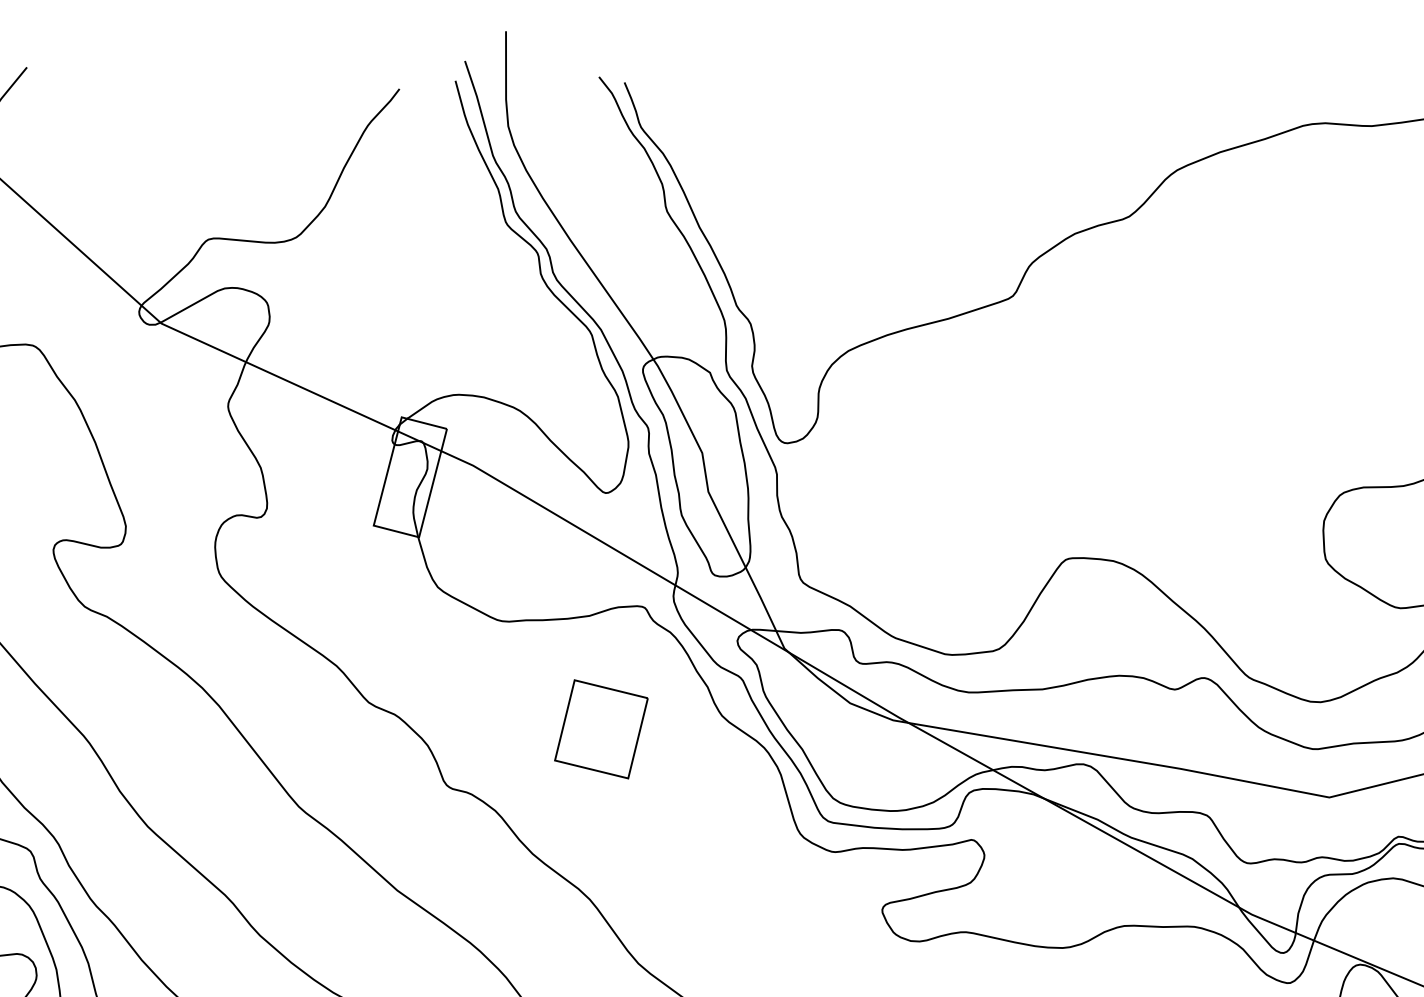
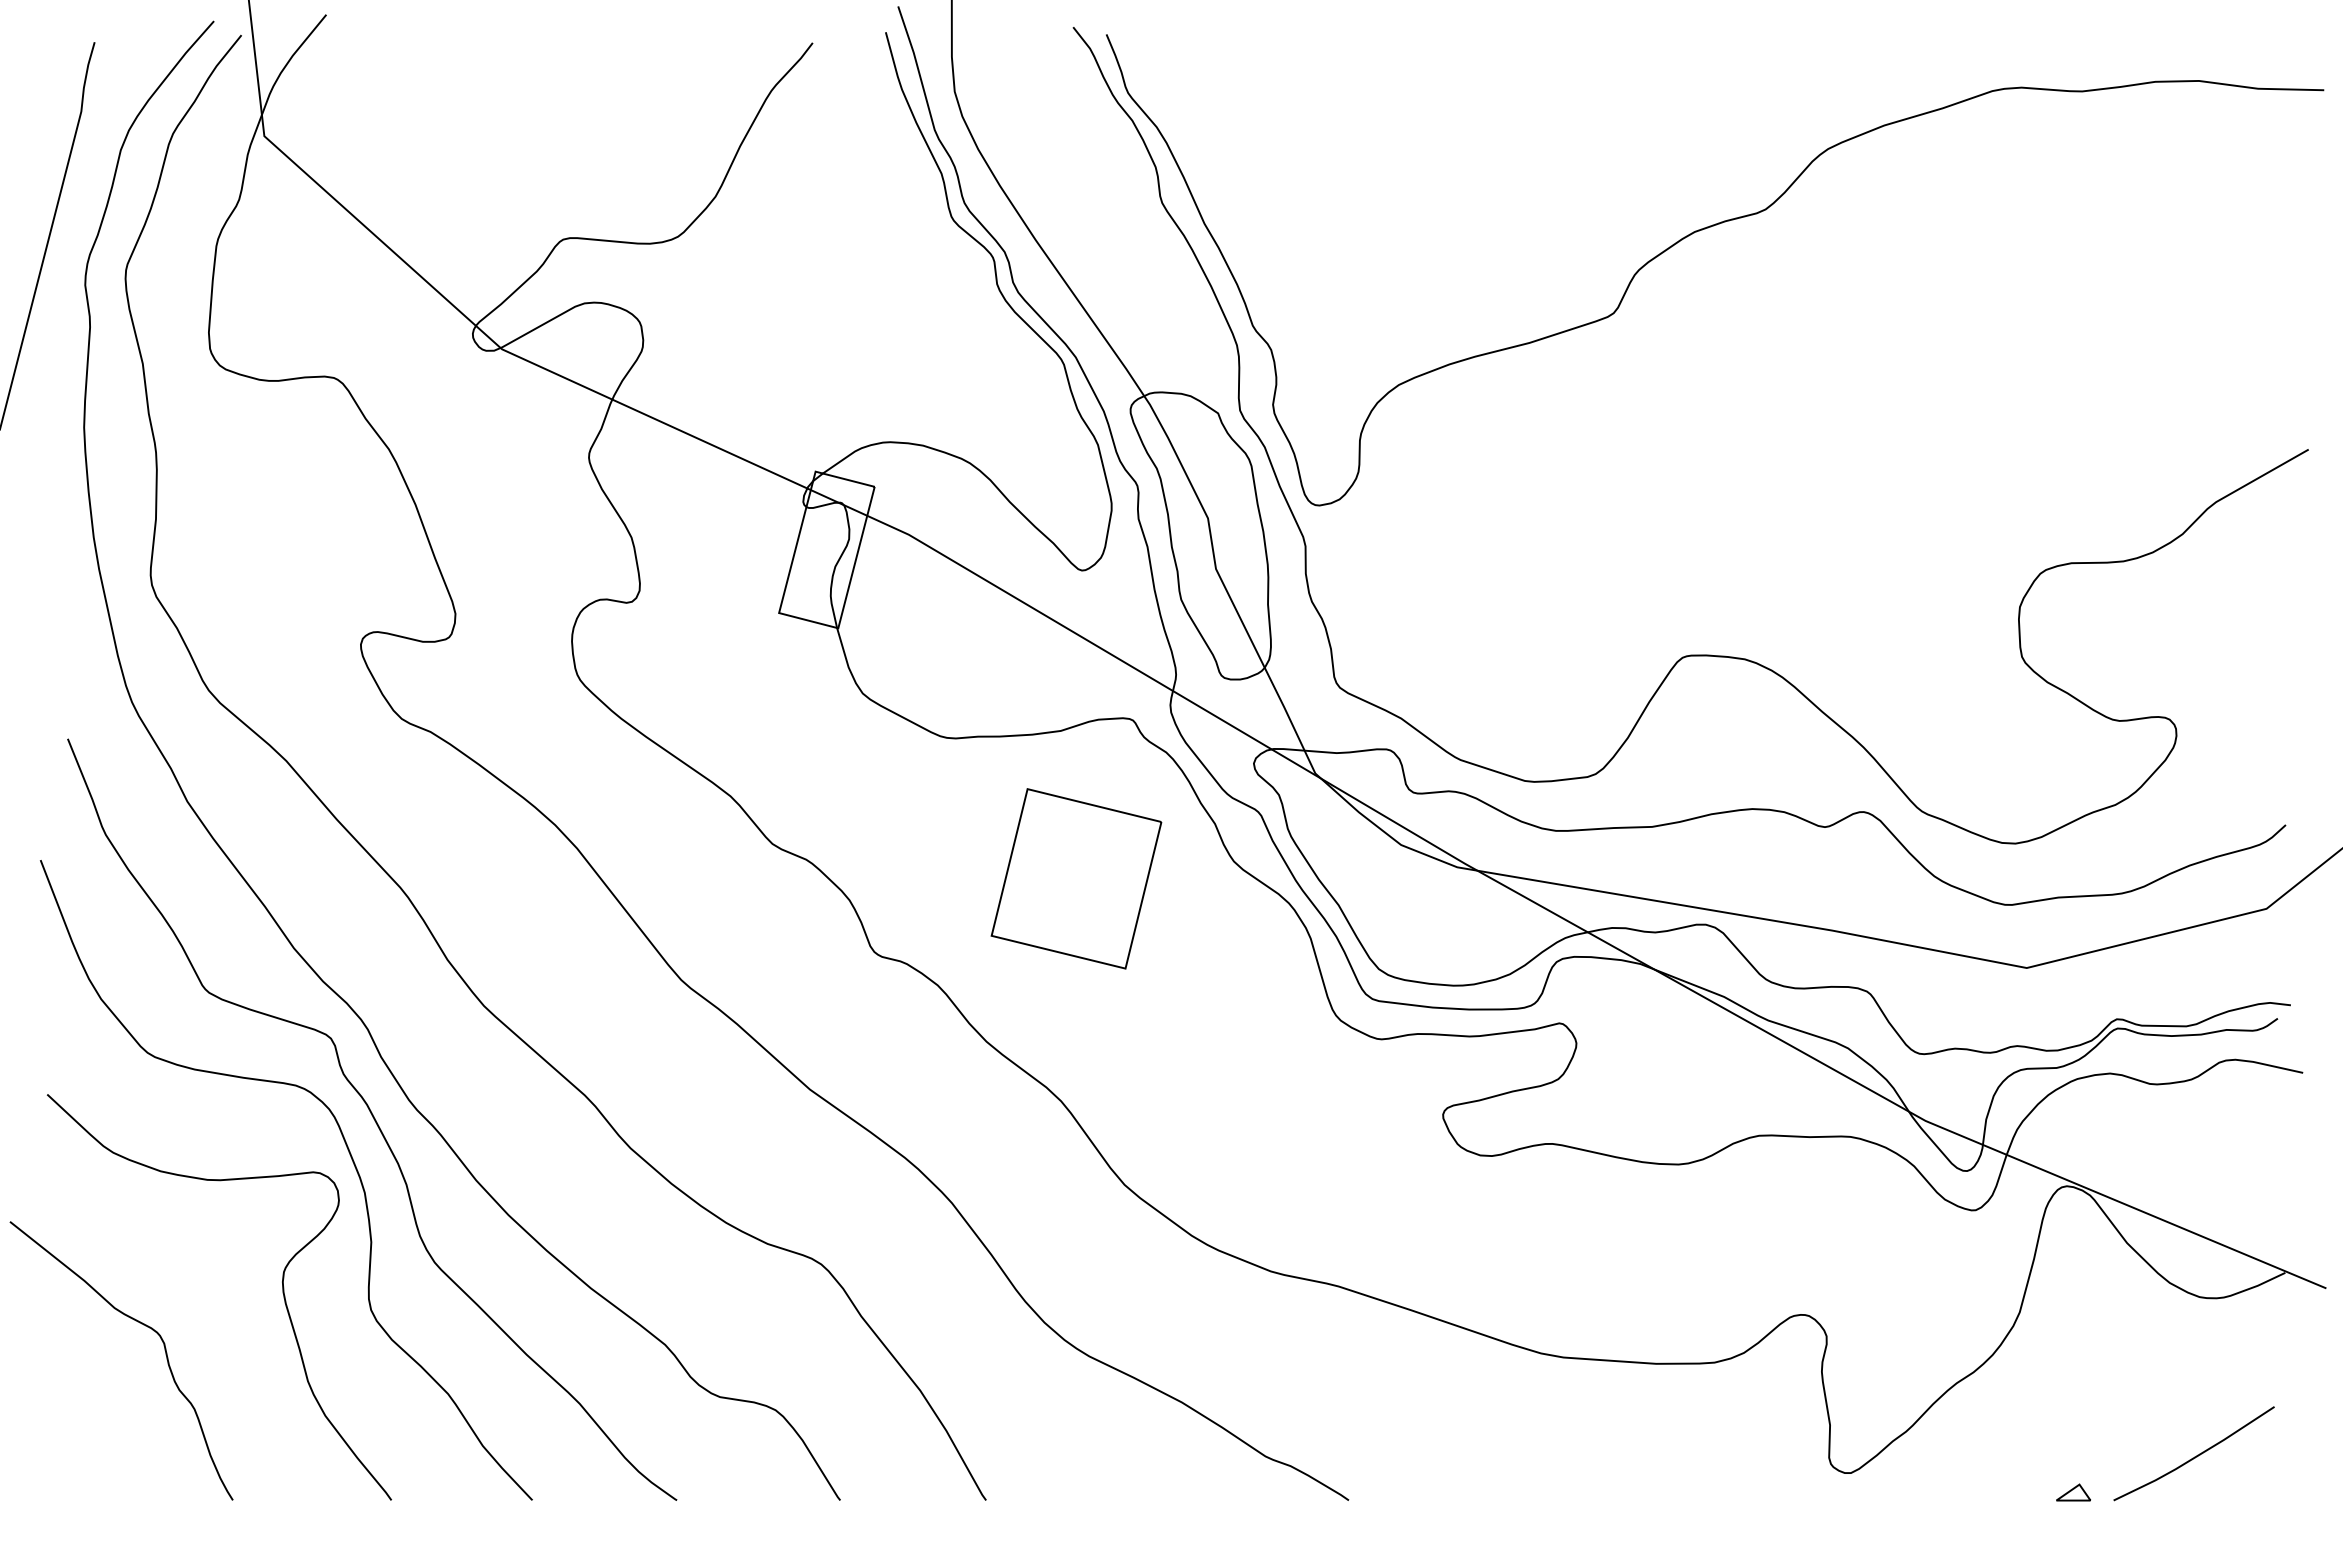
part: (600, 729) -> (1075, 879), size x1.4

